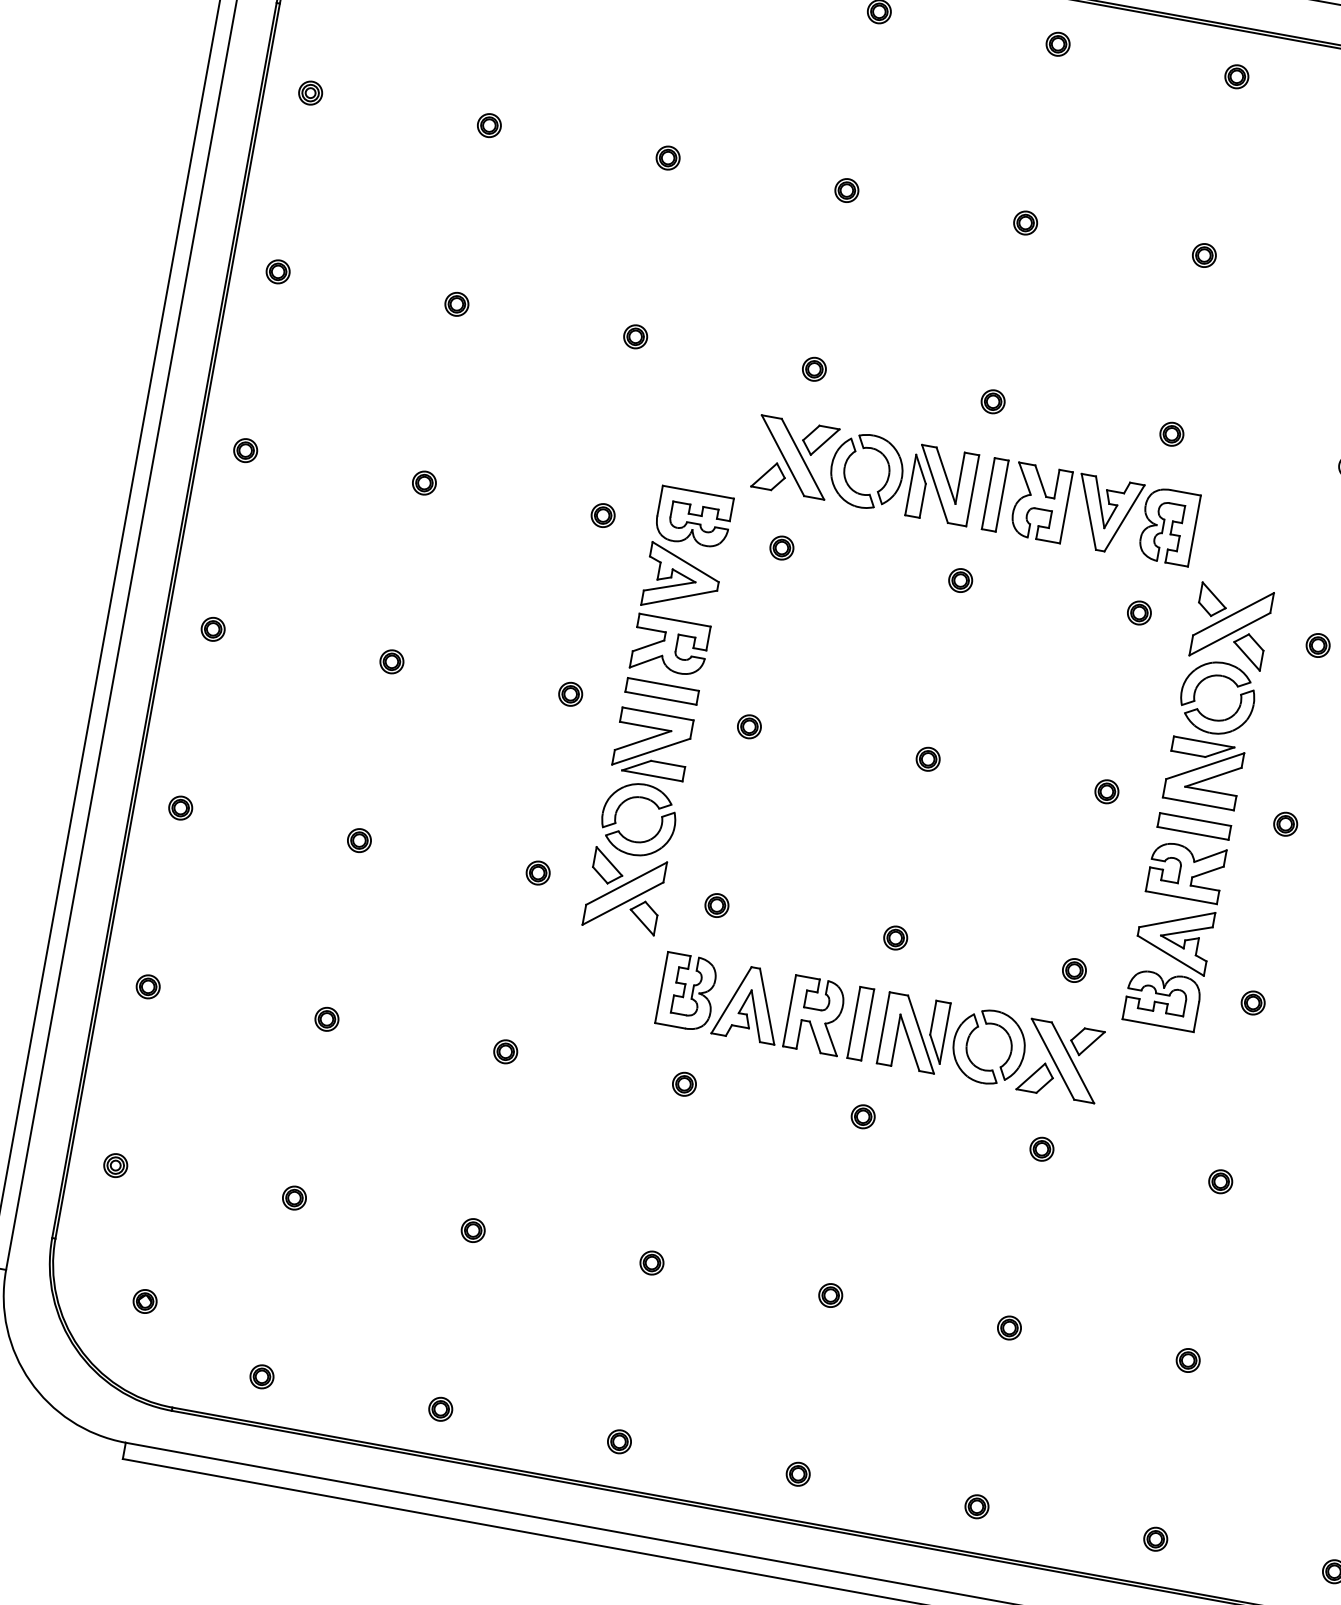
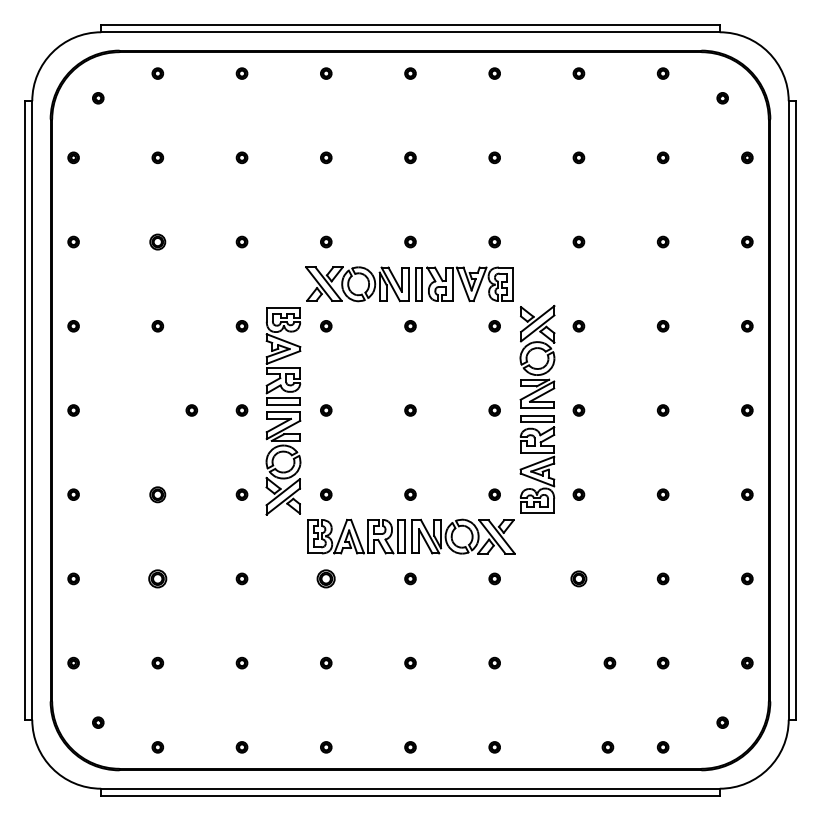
part: (456, 303) -> (157, 241), size x1.4
part: (391, 661) -> (191, 410), moved
part: (358, 840) -> (157, 494), size x1.4
part: (326, 1018) -> (157, 578), size x1.6
part: (685, 1083) -> (326, 578), size x1.6
part: (1219, 1180) -> (578, 578), size x1.4
part: (1187, 1358) -> (609, 662), moved
part: (1154, 1539) -> (607, 747), moved

